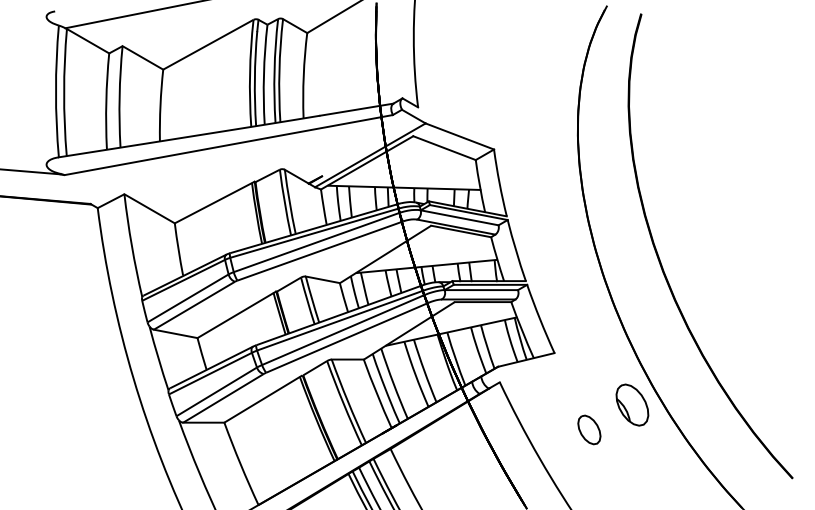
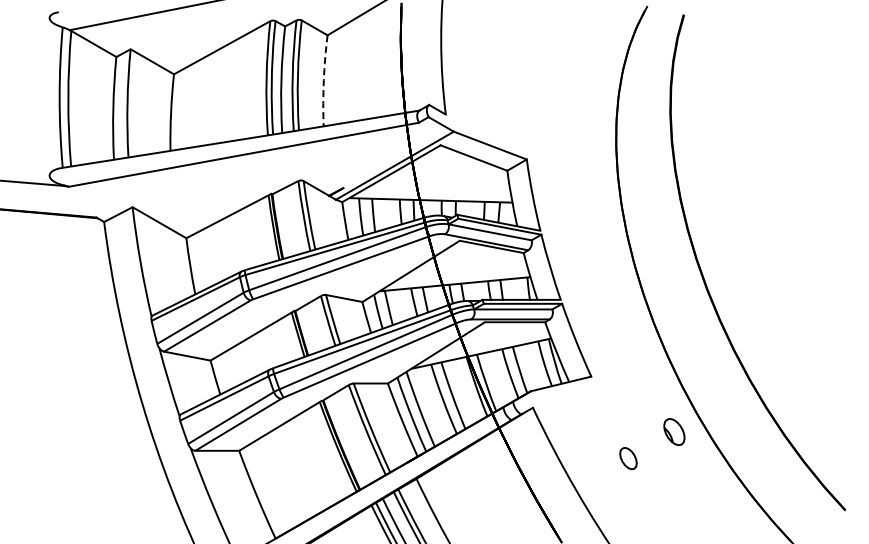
arc: (303, 75) -> (323, 80), solid -> dashed
part: (632, 404) -> (674, 431), size x0.6
part: (589, 429) -> (628, 458), size x0.7

